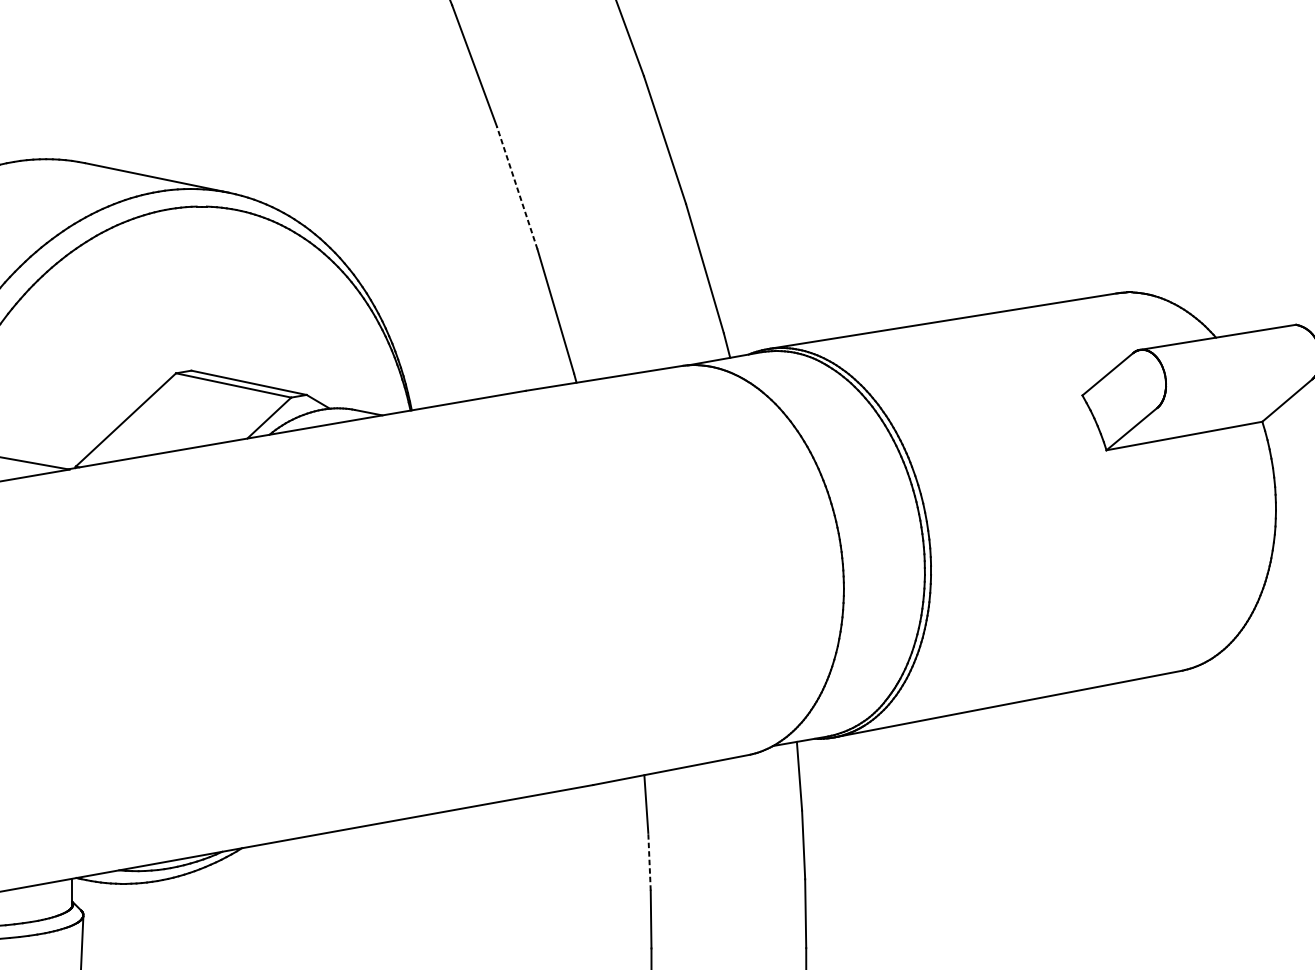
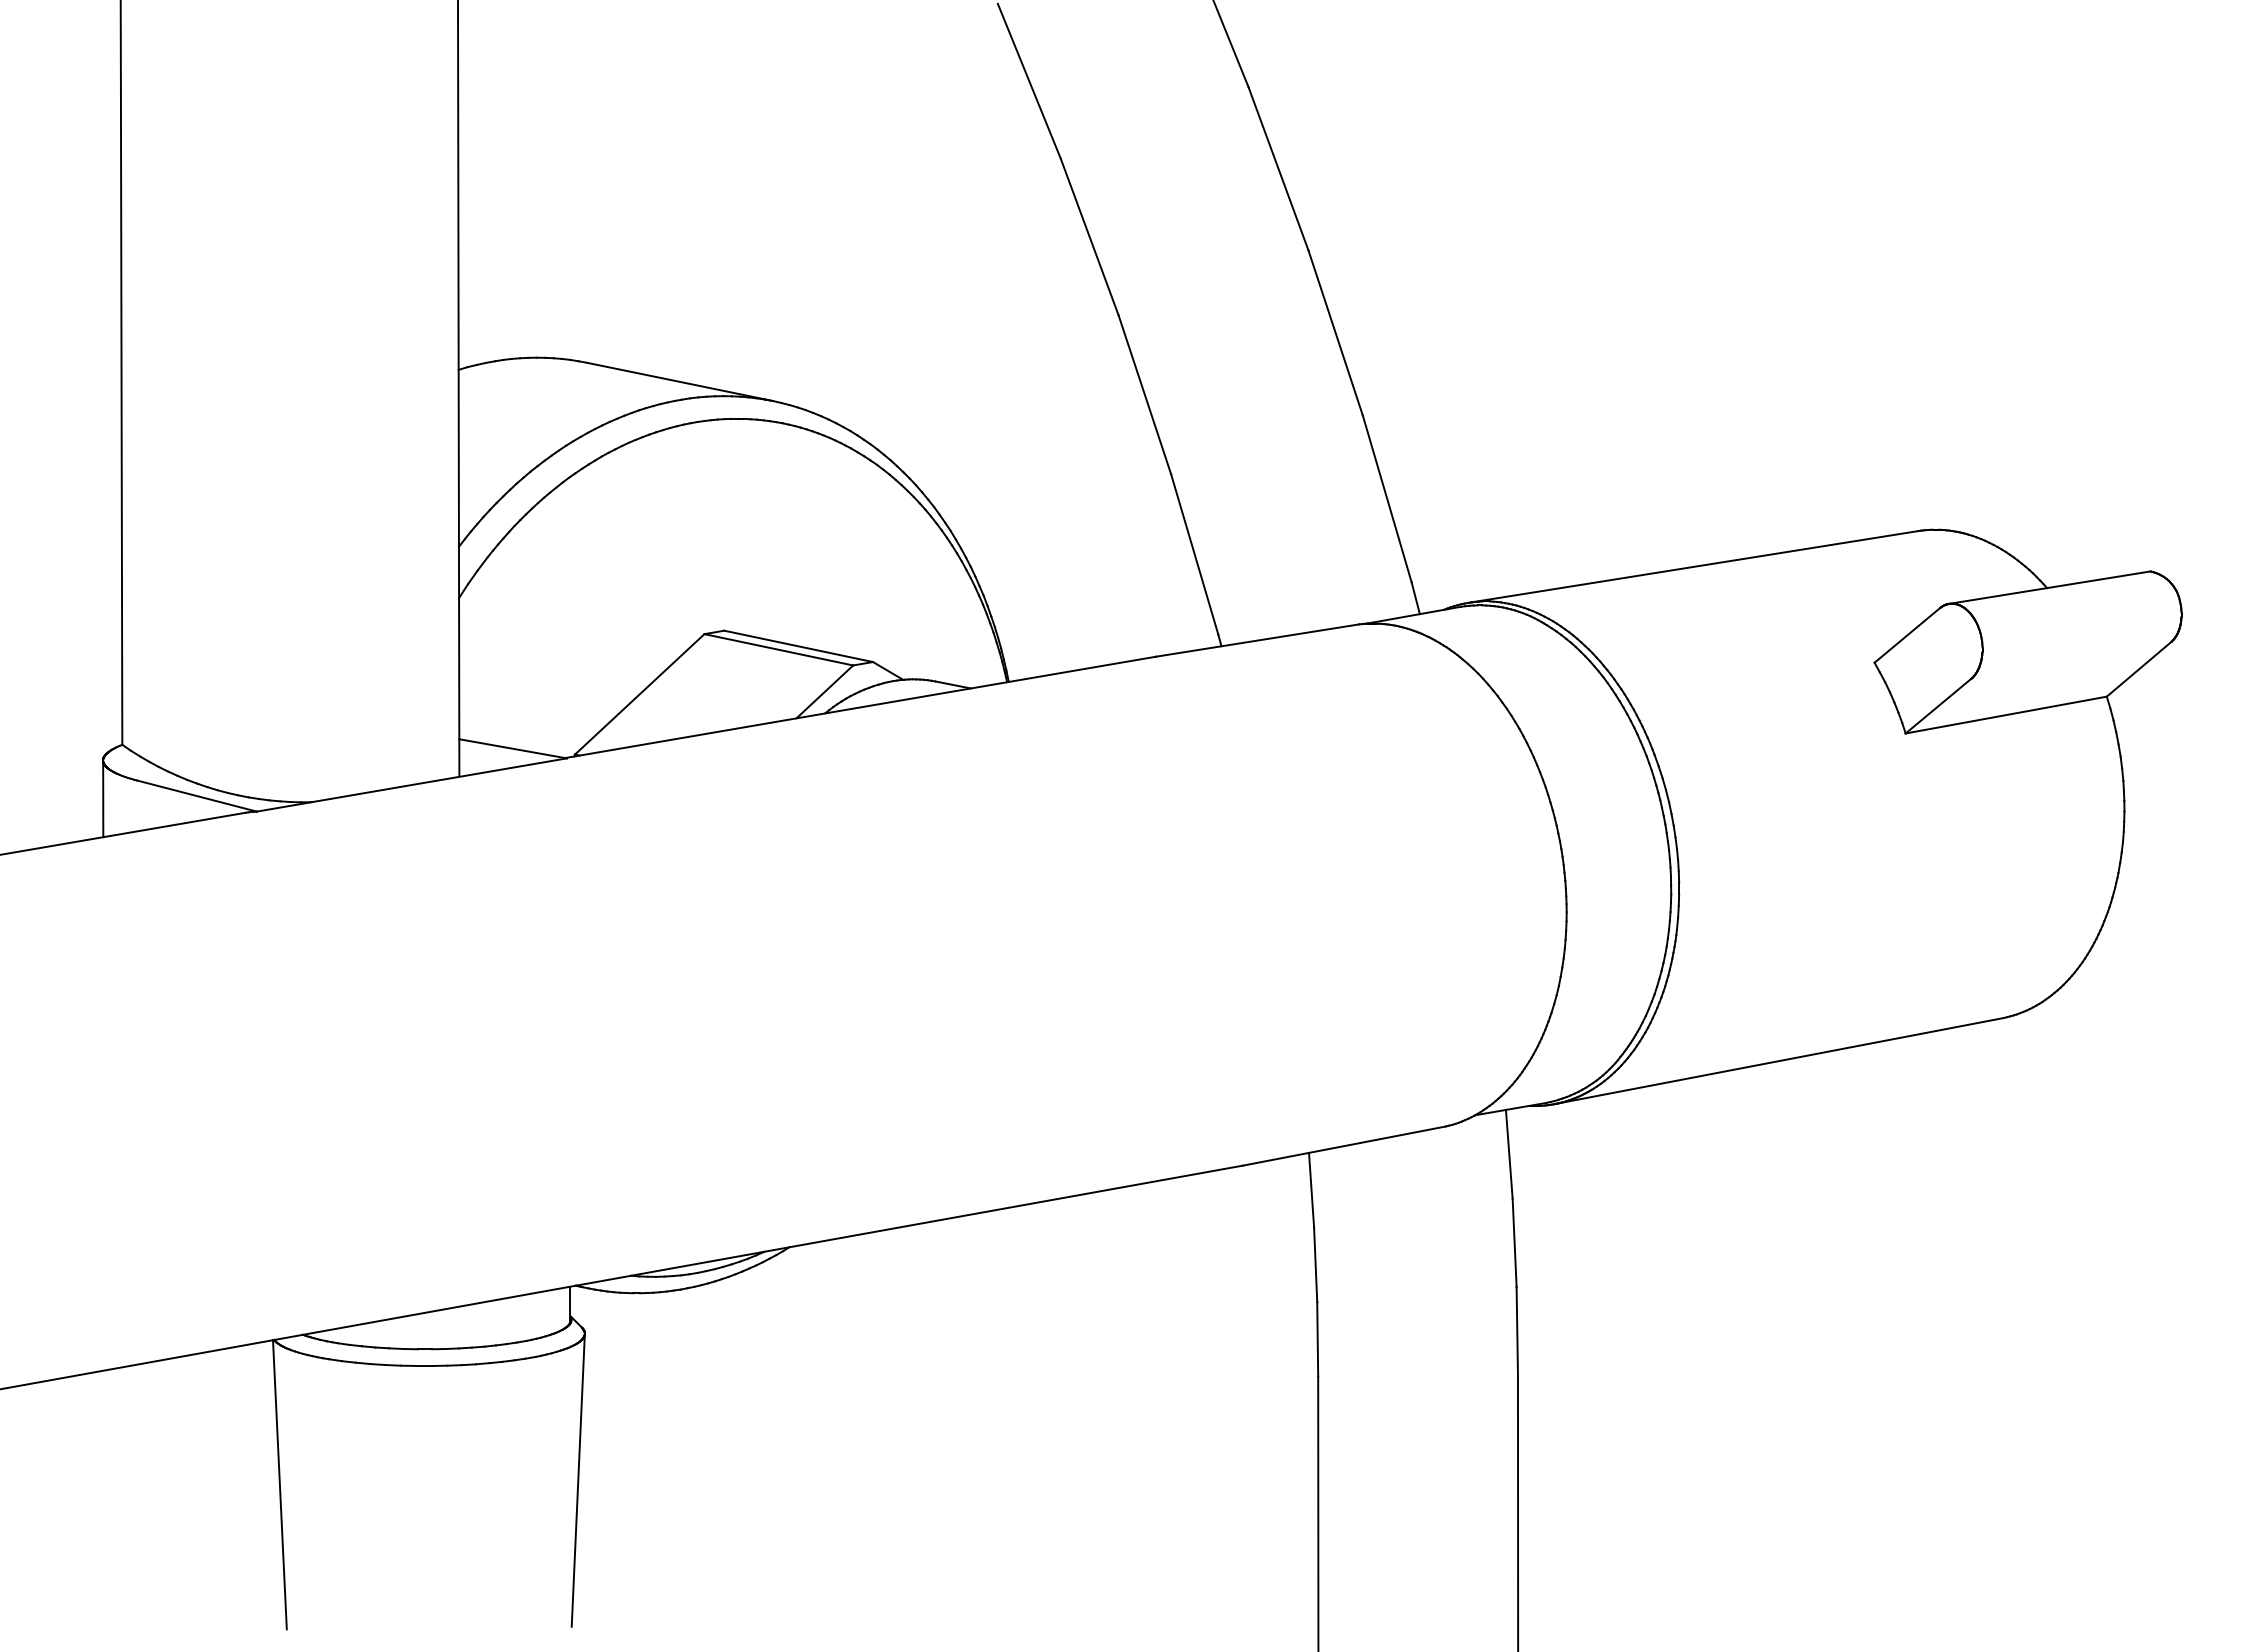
line: (516, 187) -> (1144, 394), dashed -> solid
line: (649, 861) -> (1315, 1264), dashed -> solid

